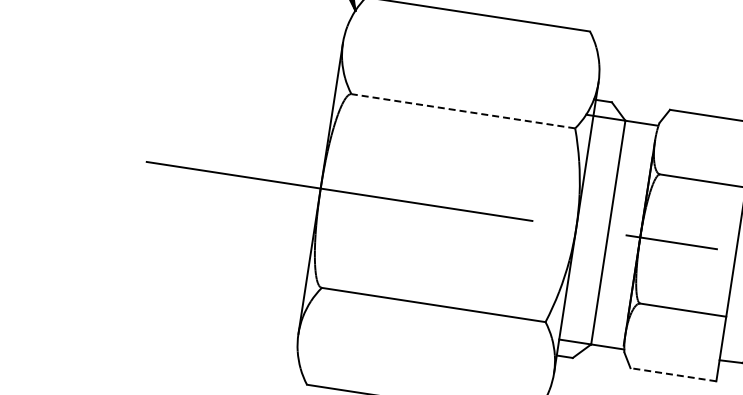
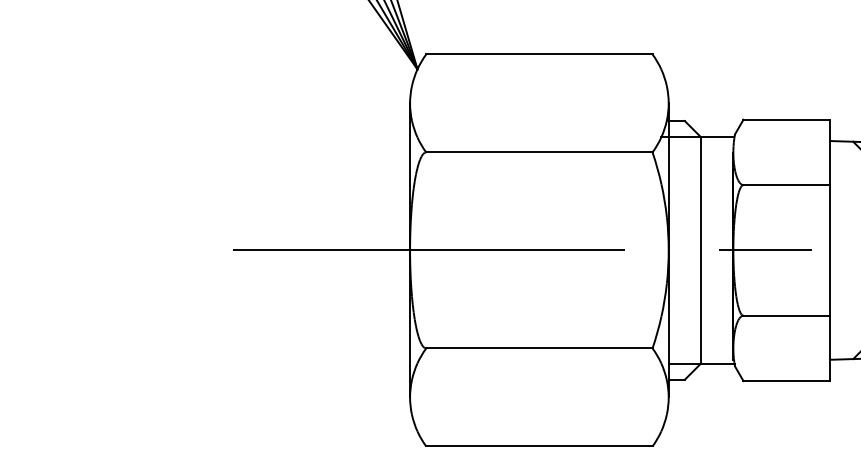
line: (462, 111) -> (538, 152), dashed -> solid
line: (672, 375) -> (786, 381), dashed -> solid

